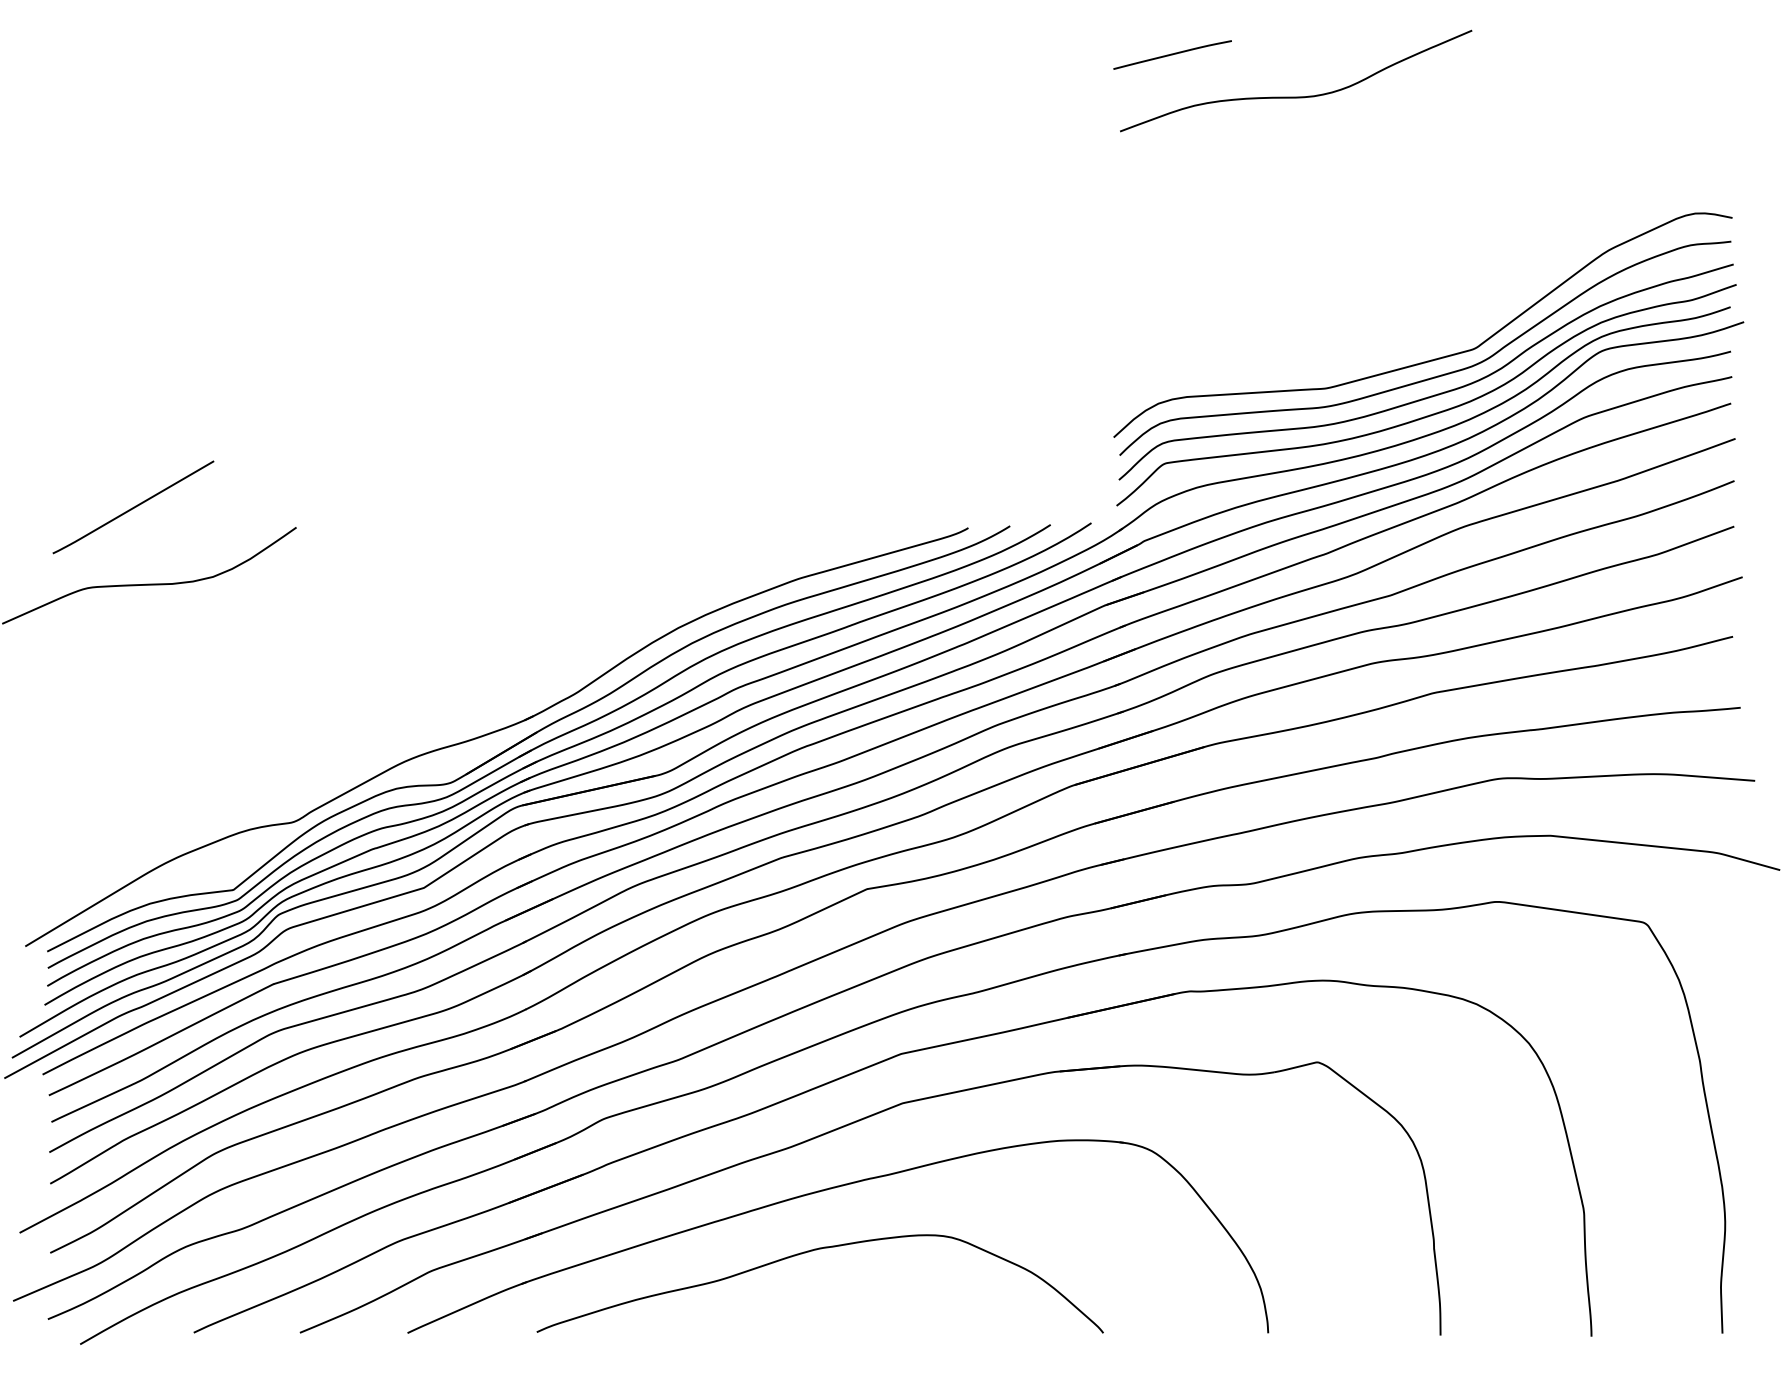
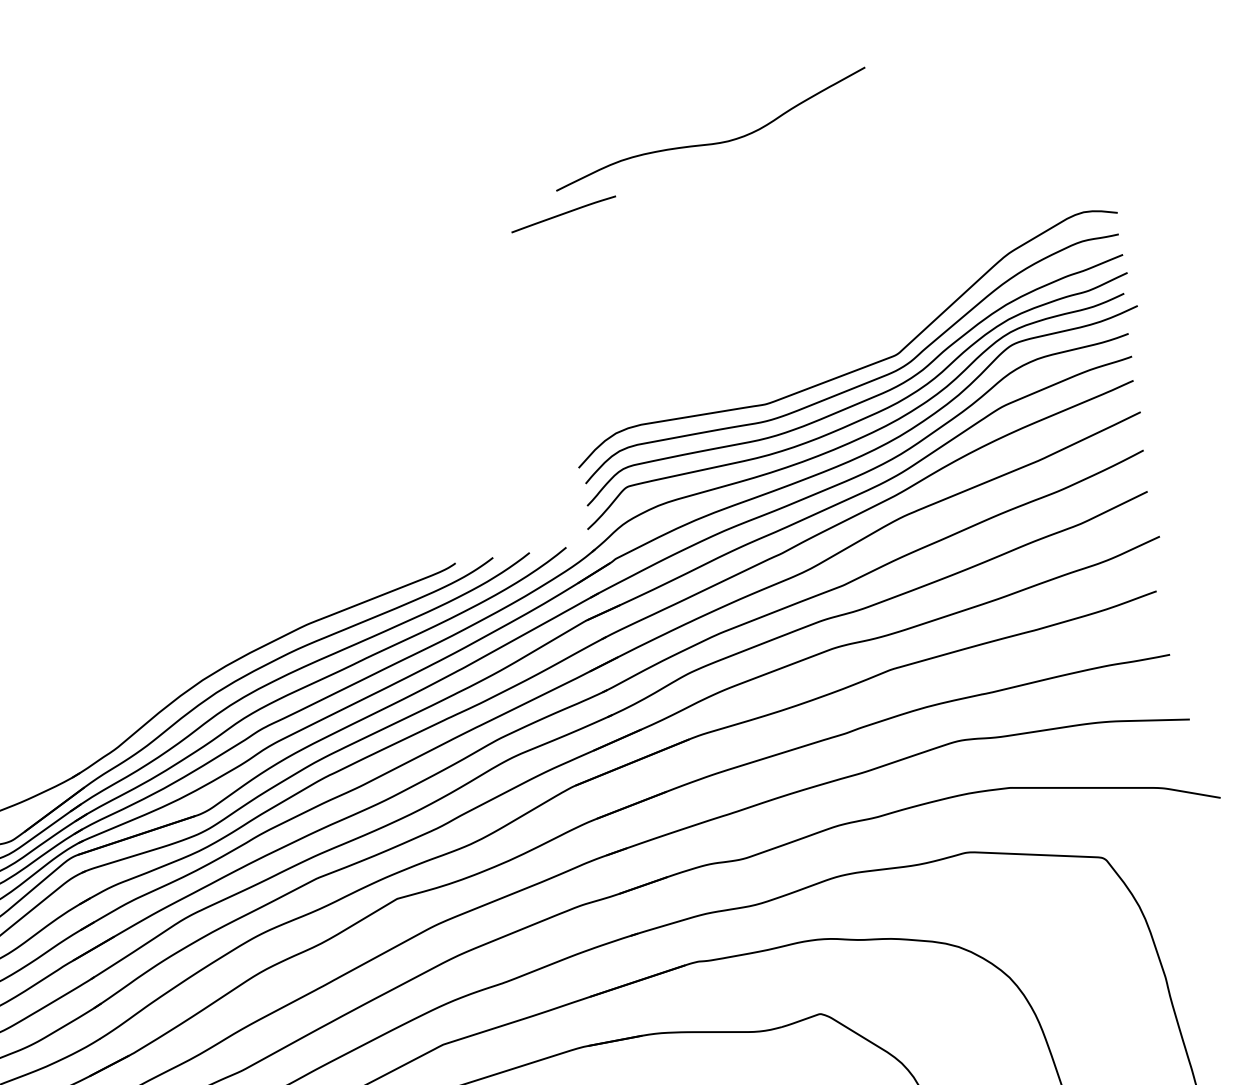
line: (1172, 54) -> (563, 213), moved

